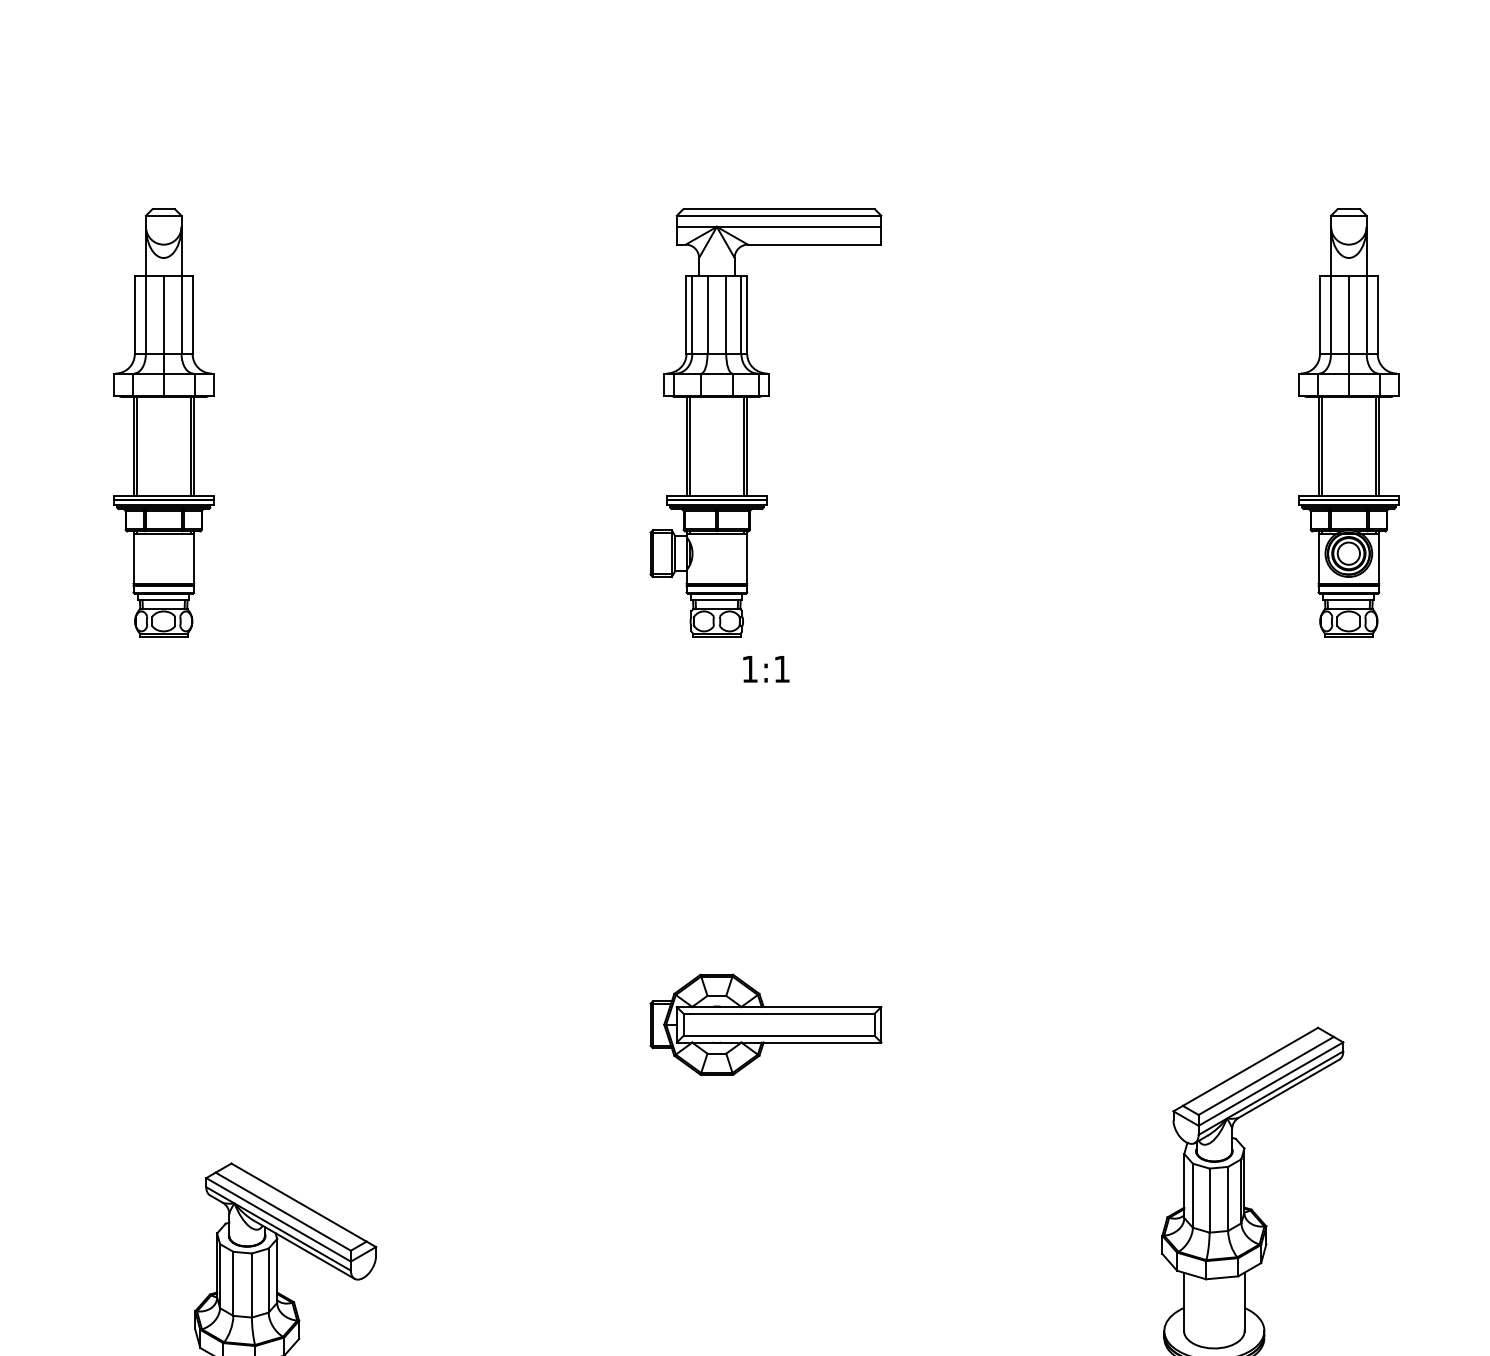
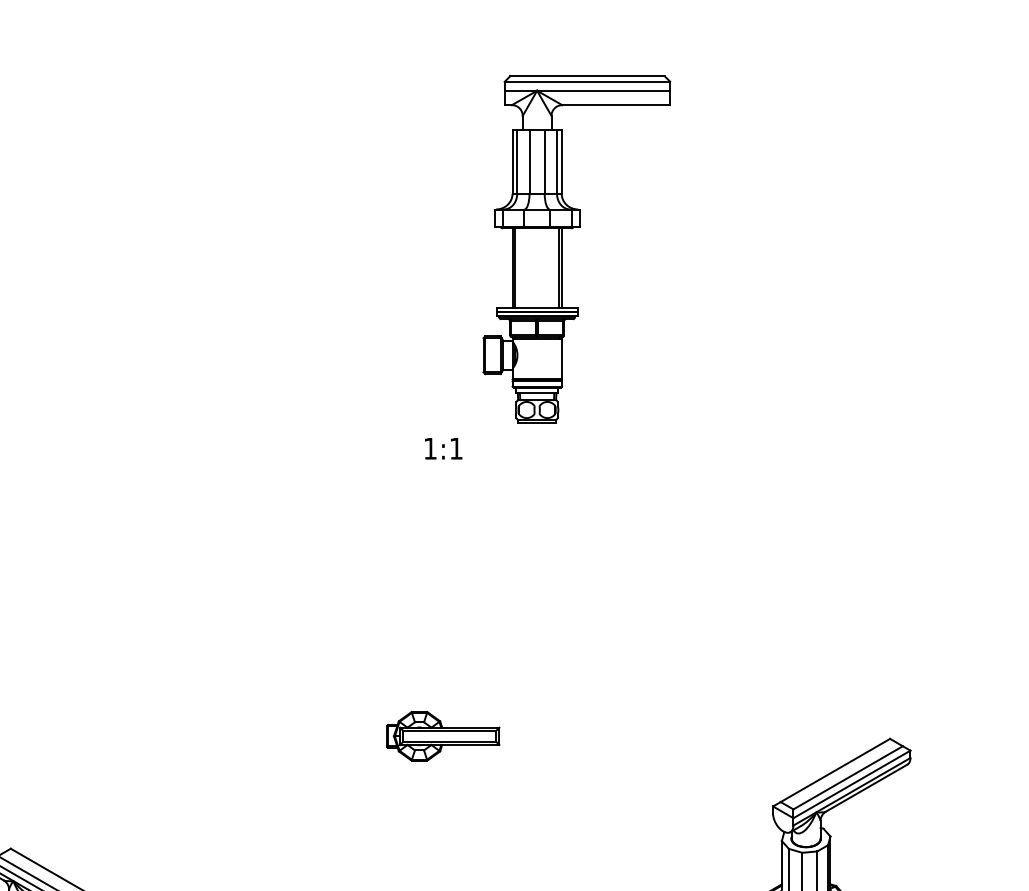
part: (747, 422) -> (561, 249), moved
part: (1348, 422) -> (914, 249), removed
part: (765, 1024) -> (442, 736), size x0.6

